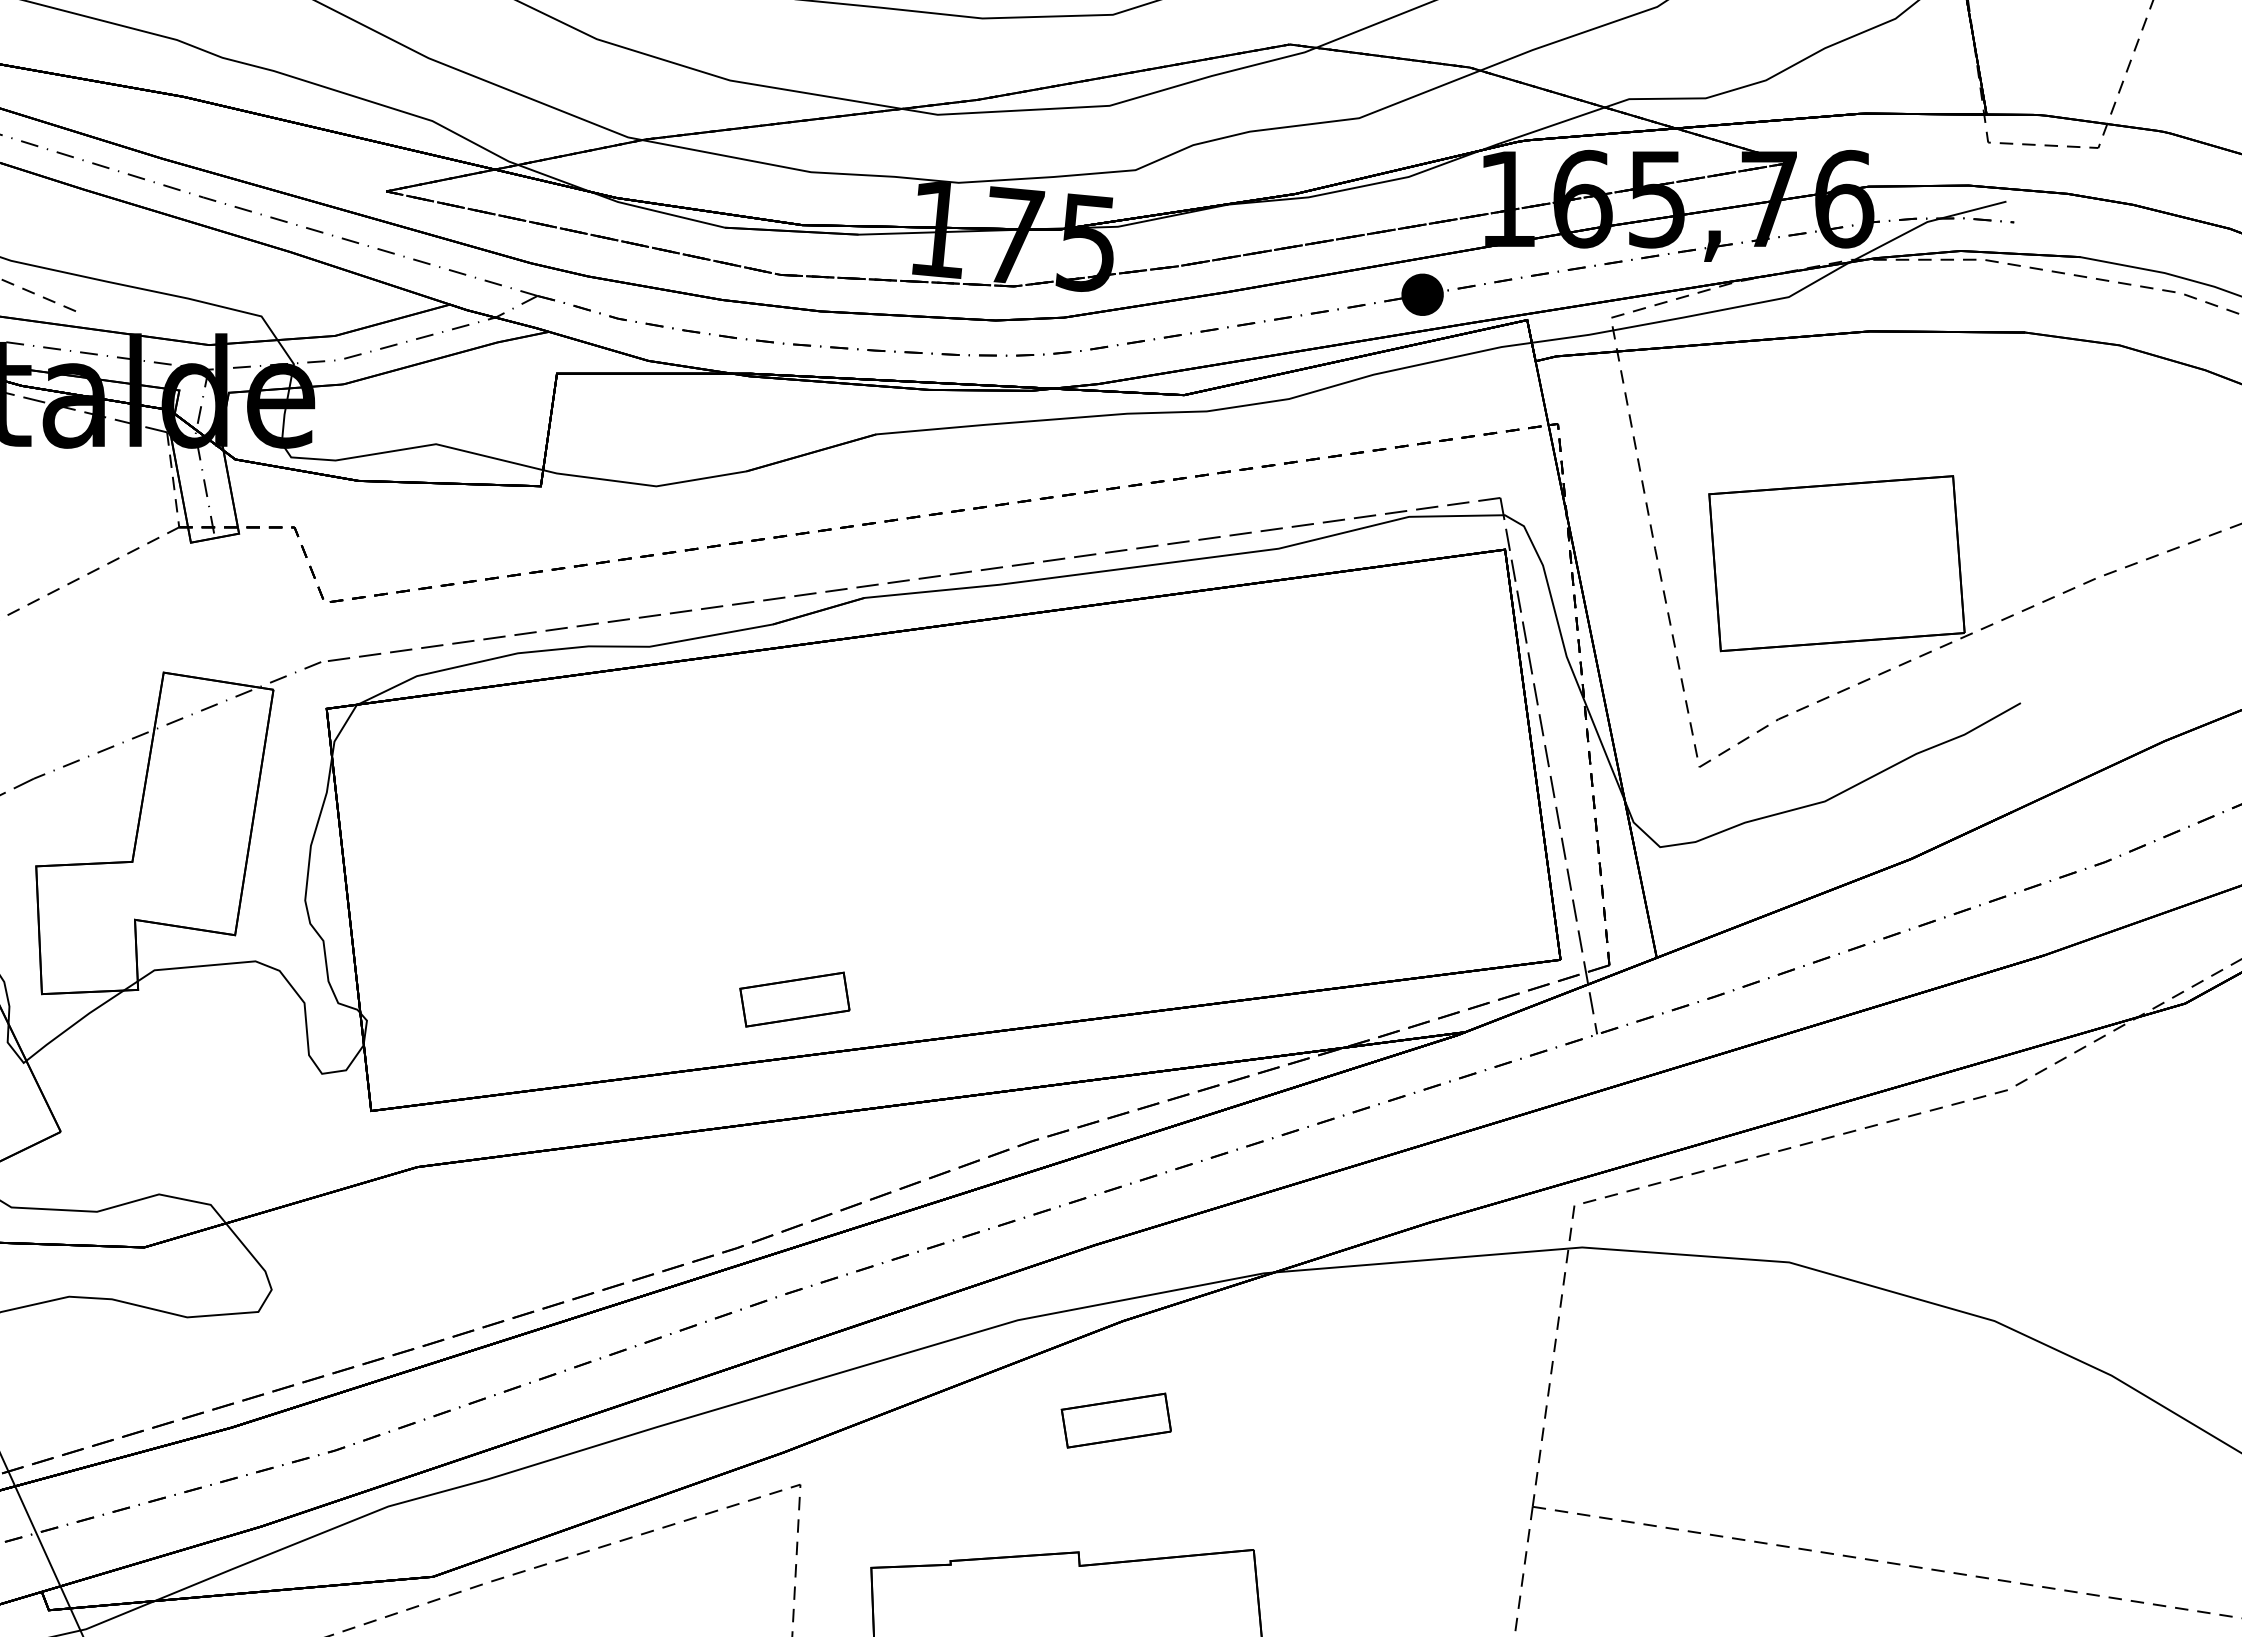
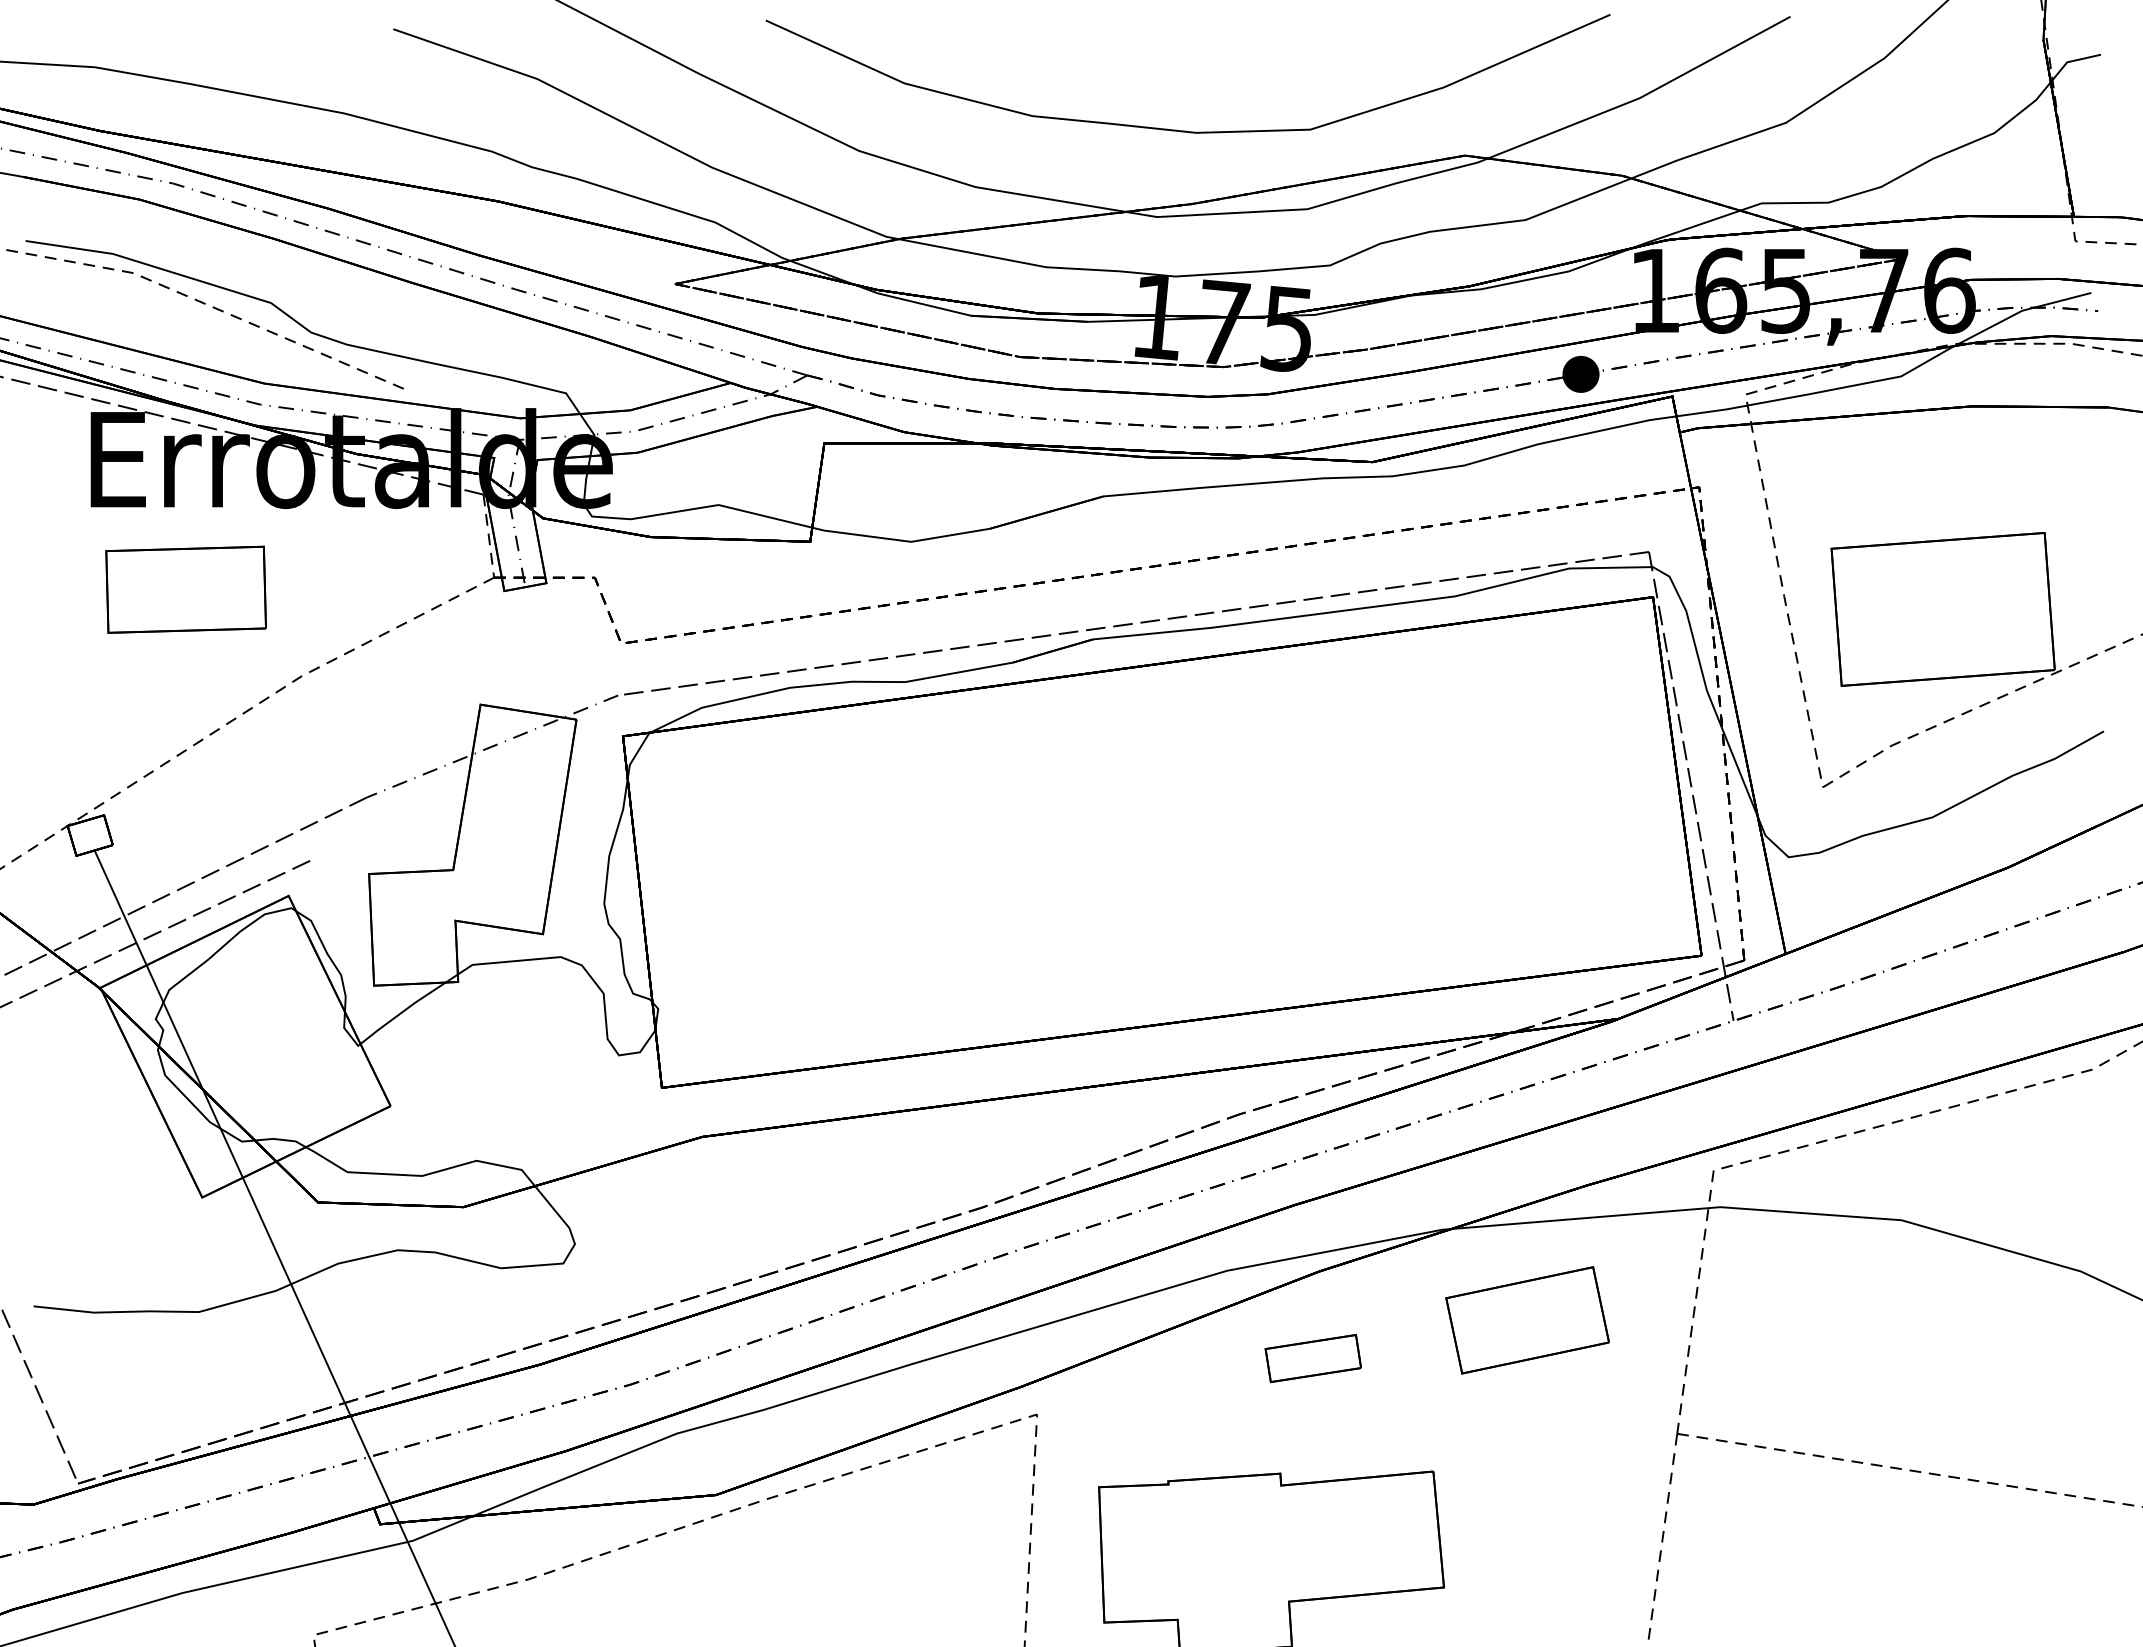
part: (793, 999) -> (1031, 990), removed
part: (1361, 1377) -> (1527, 1320), added

